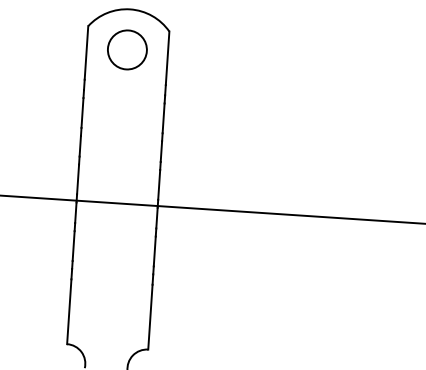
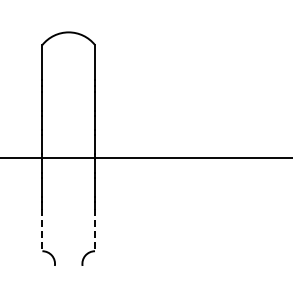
circle: (127, 49) -> (68, 58), removed
line: (69, 312) -> (42, 230), solid -> dashed
line: (151, 317) -> (95, 230), solid -> dashed

